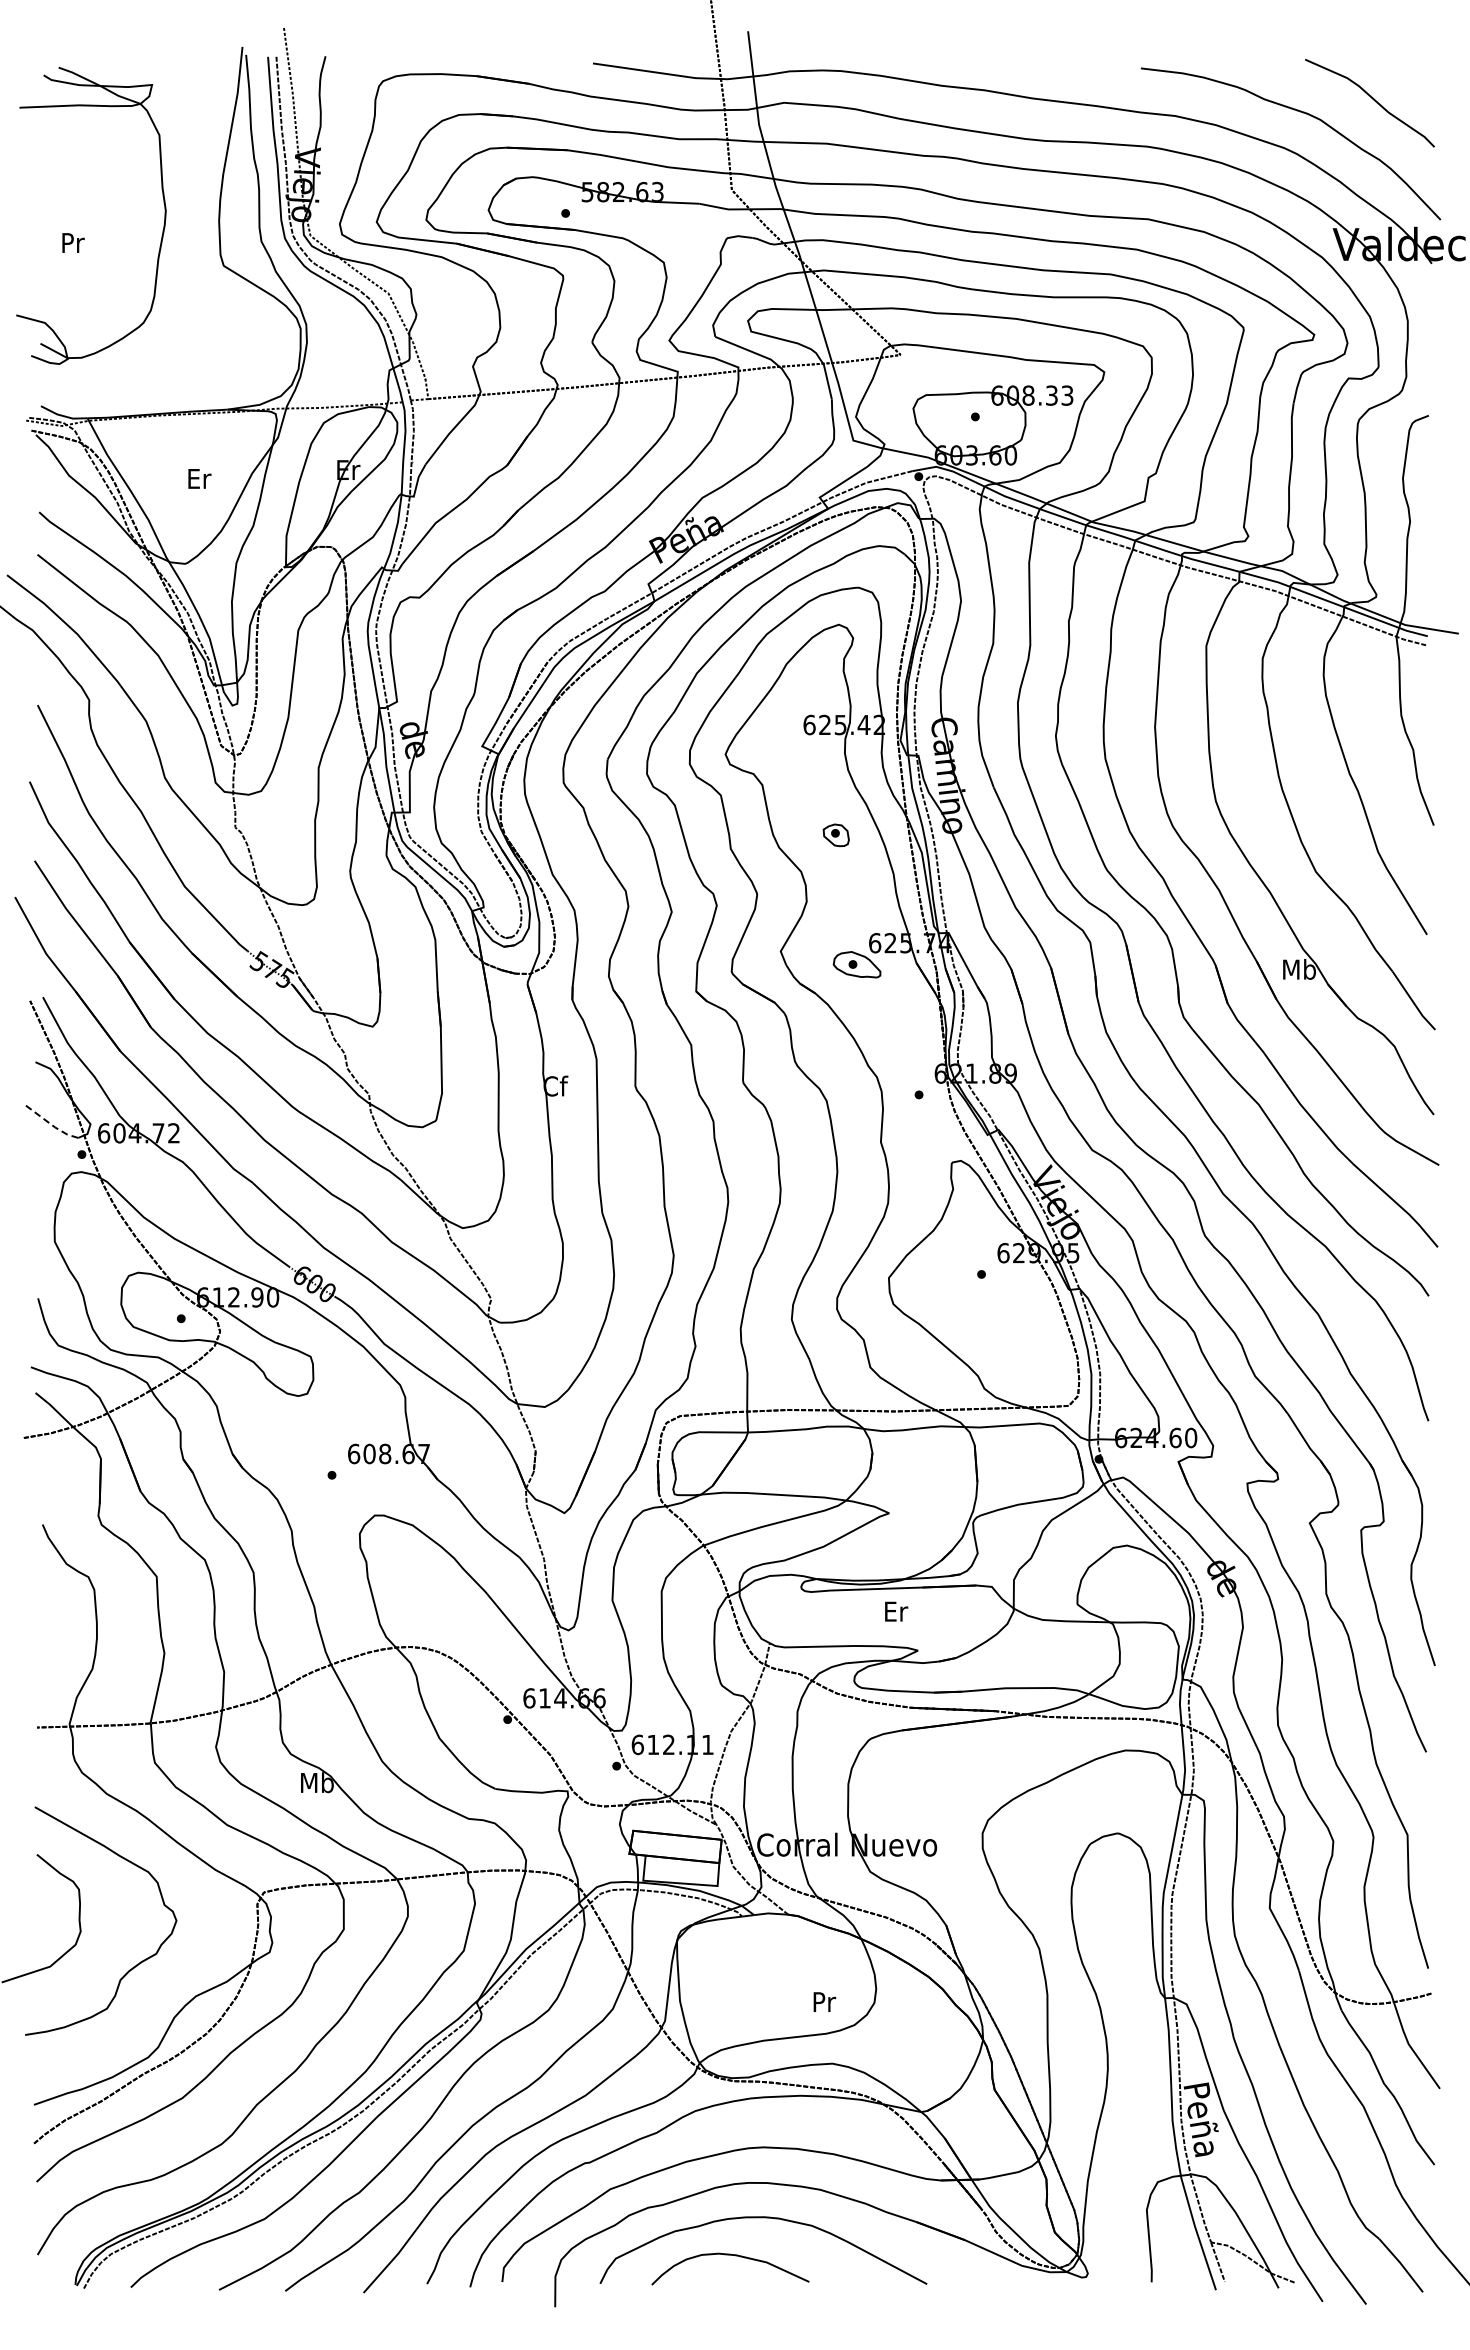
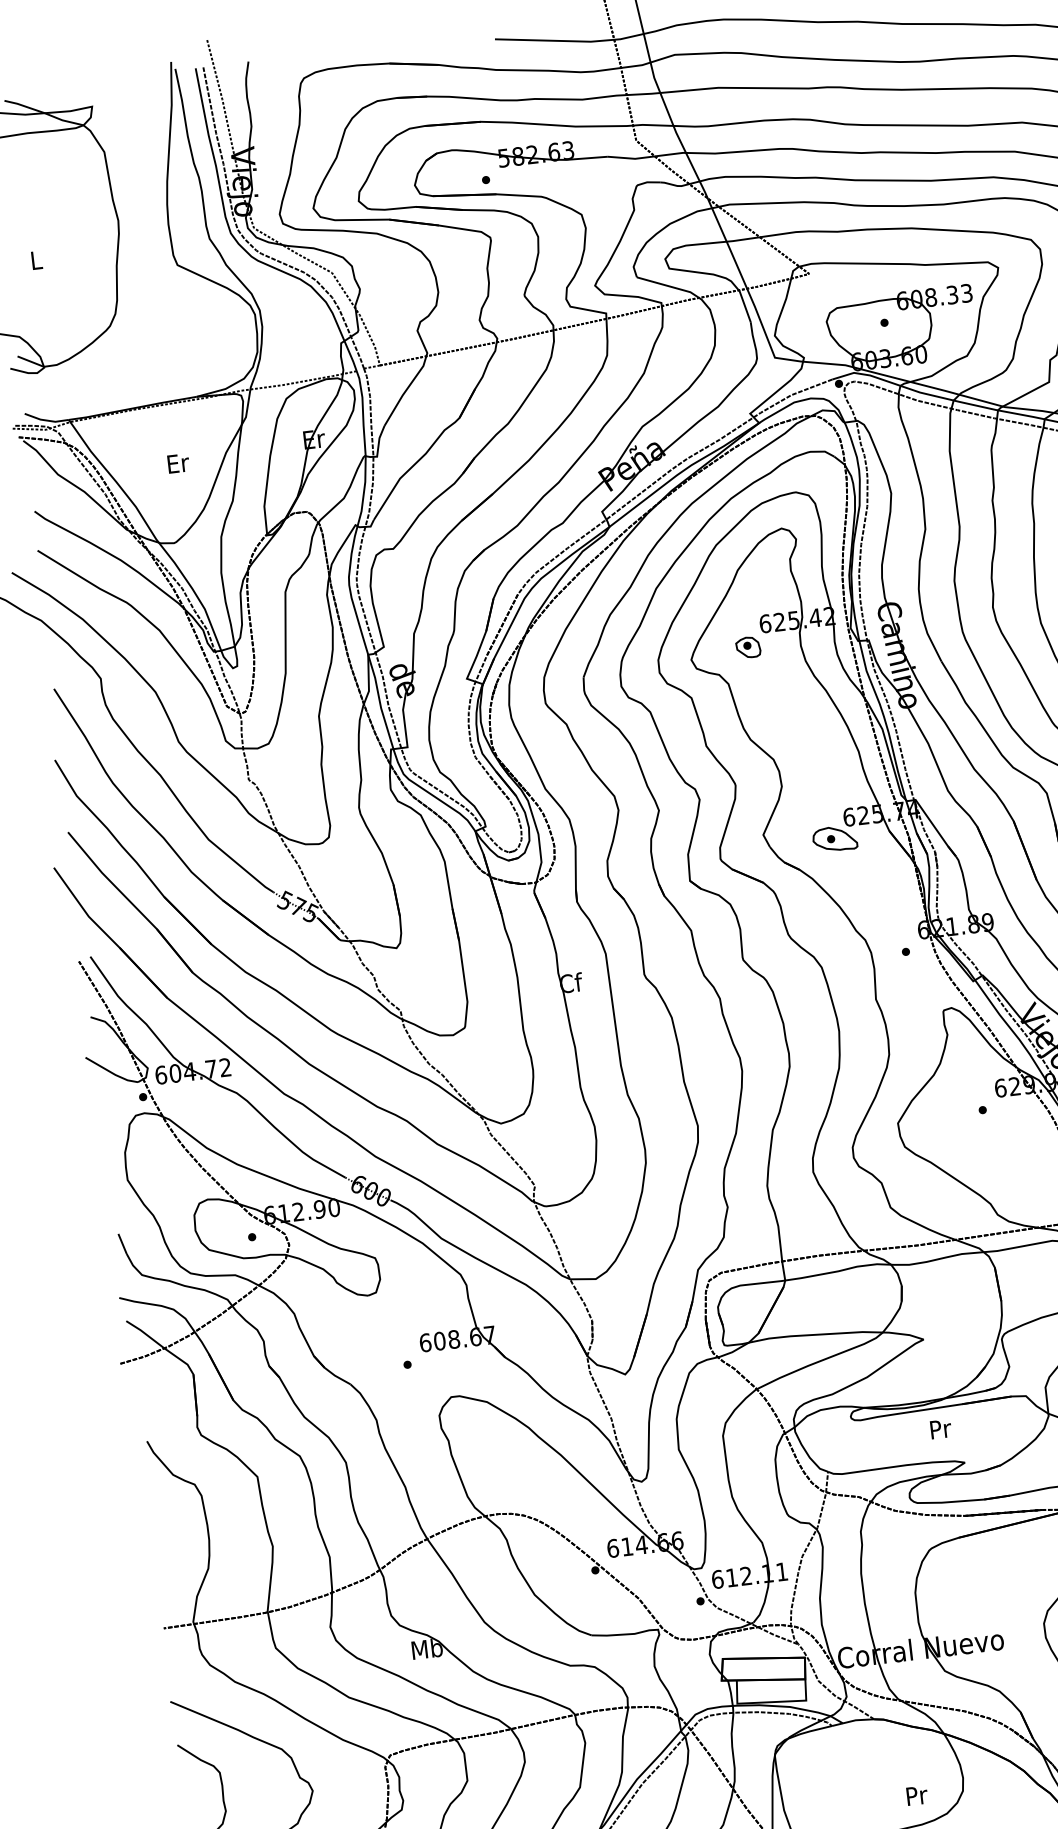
text: (73, 242) -> (36, 259), Pr -> L
part: (835, 835) -> (747, 647), moved
line: (51, 1124) -> (111, 1072), dashed -> solid
text: (896, 1611) -> (940, 1429), Er -> Pr

